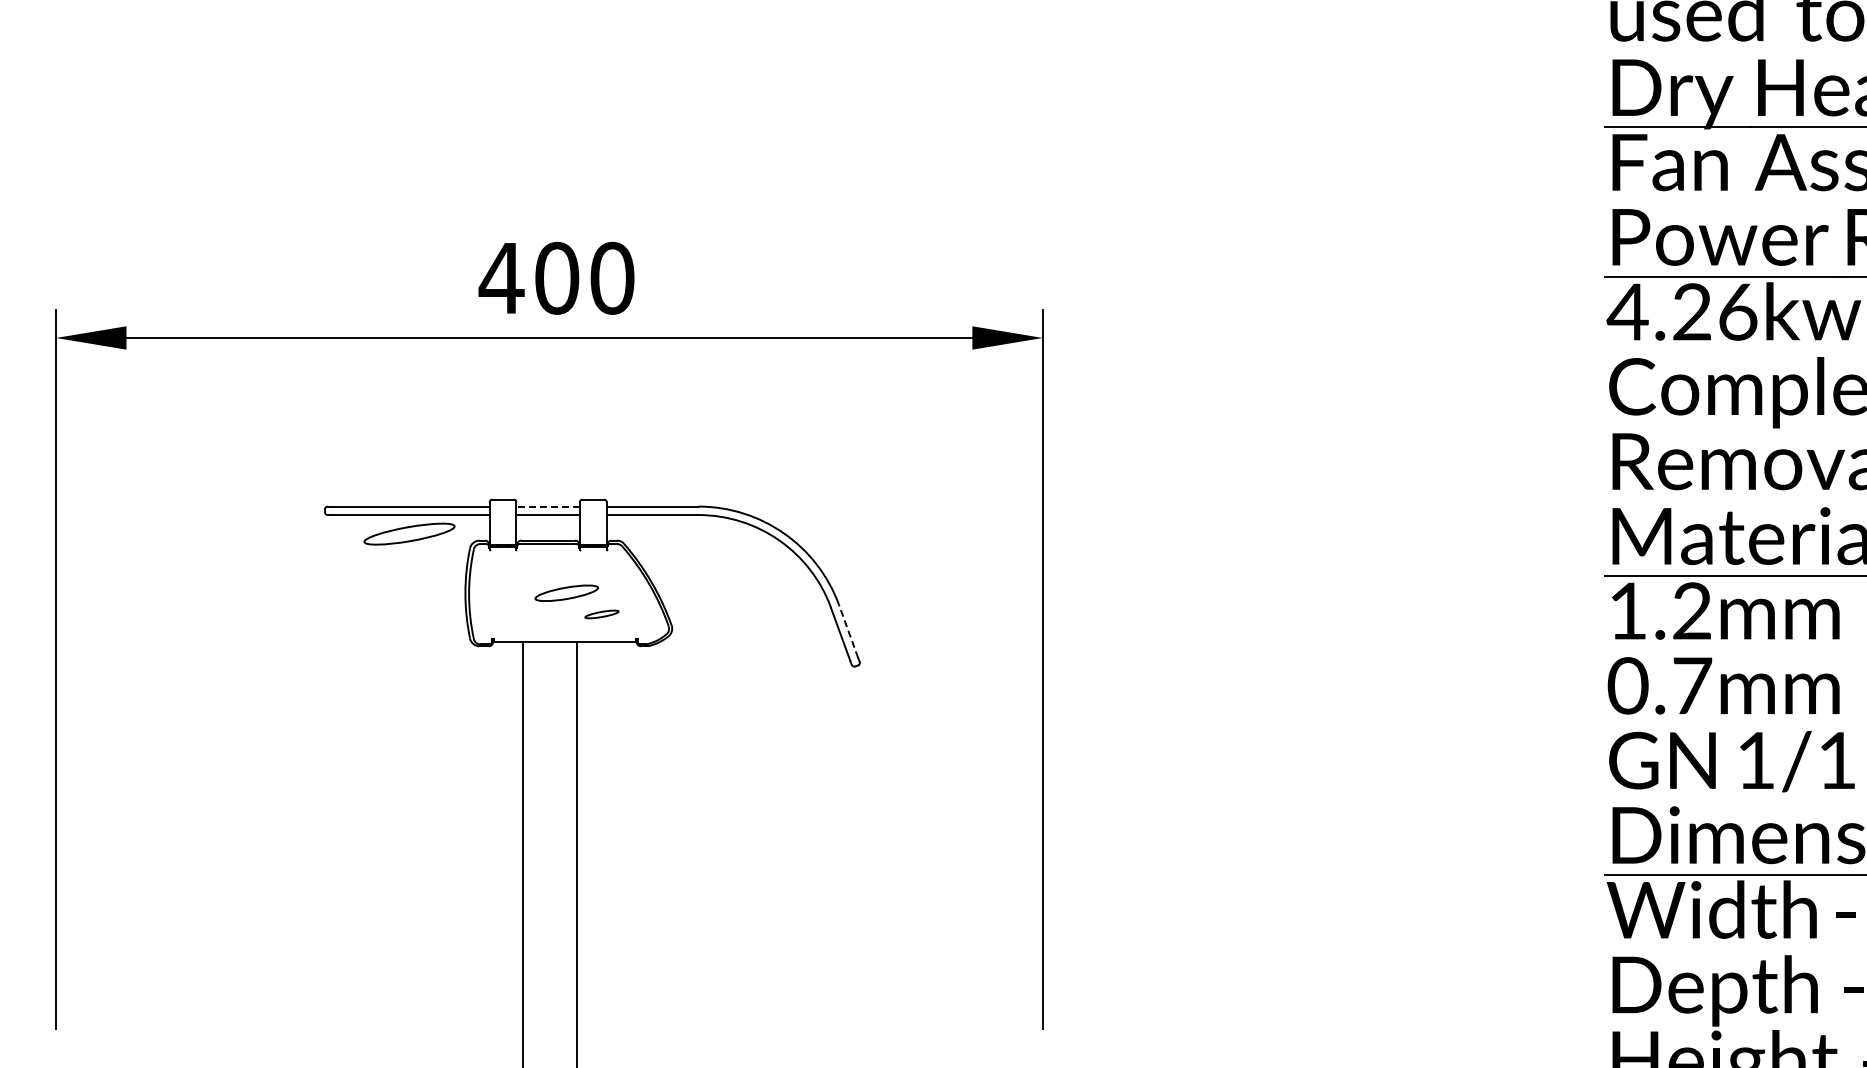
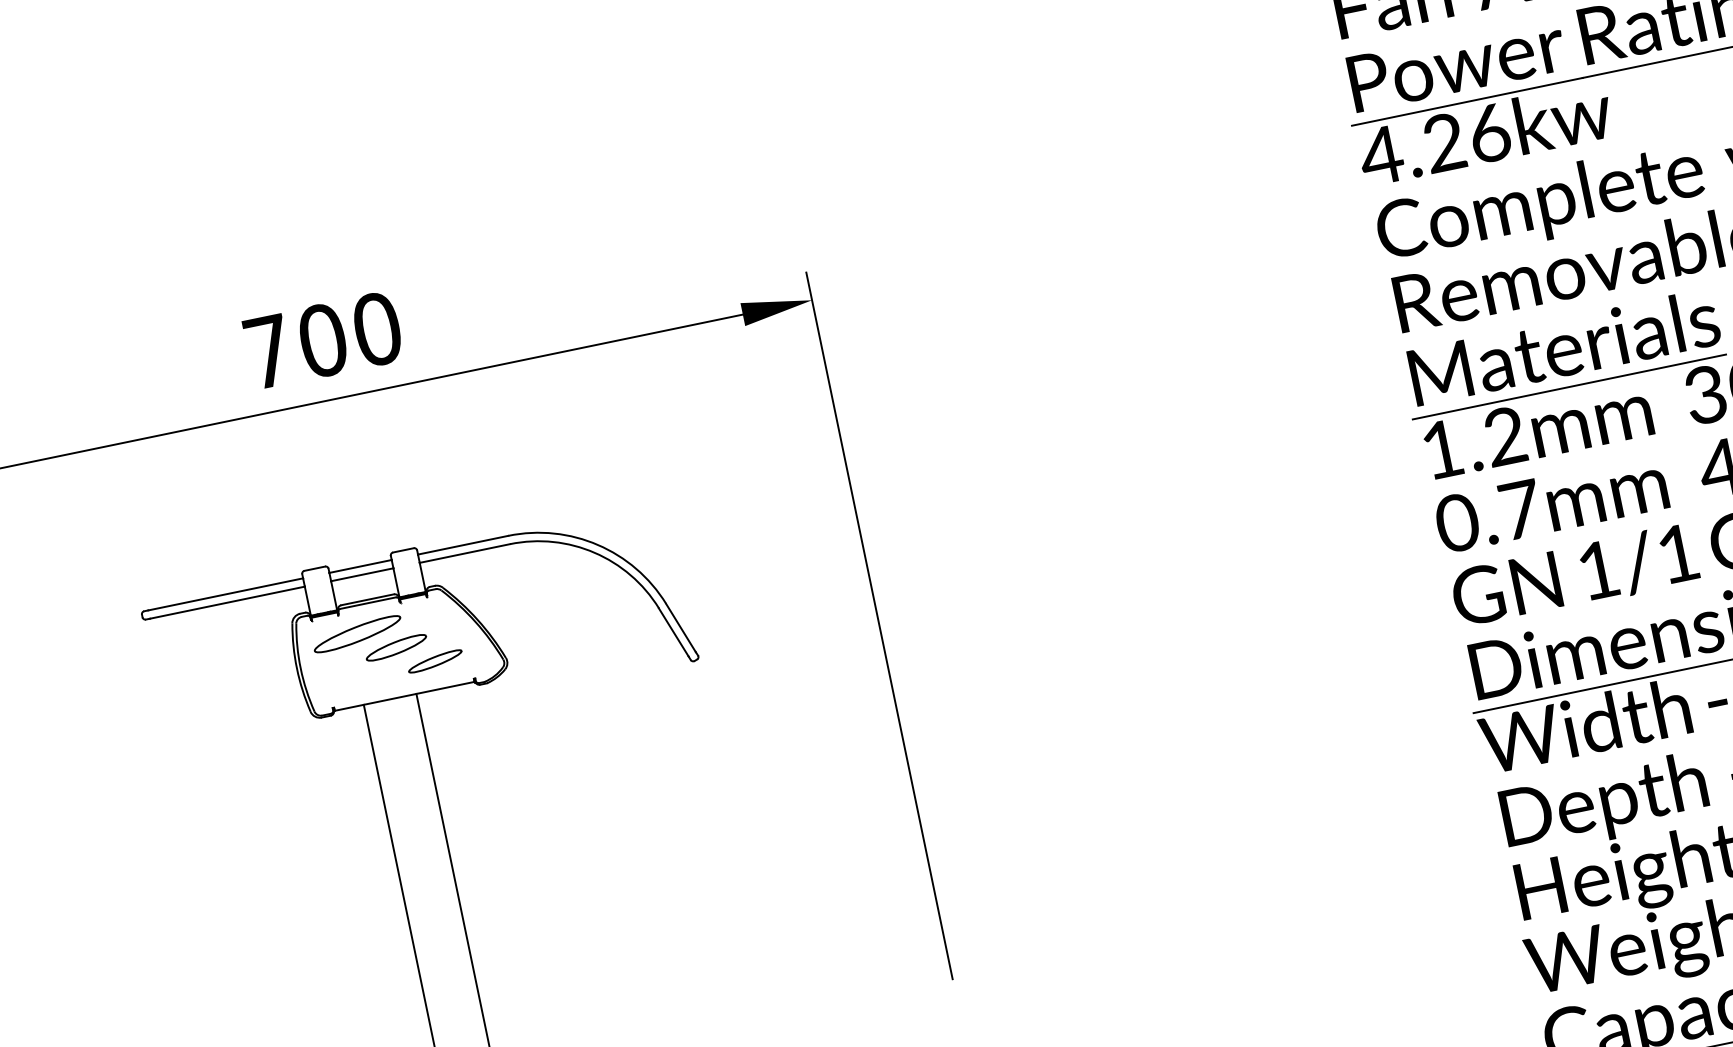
text: (501, 278) -> (268, 351), 400 -> 700
line: (548, 506) -> (360, 566), dashed -> solid
part: (409, 533) -> (357, 633), moved
part: (601, 614) -> (434, 661), size x1.67
line: (848, 631) -> (680, 628), dashed -> solid

